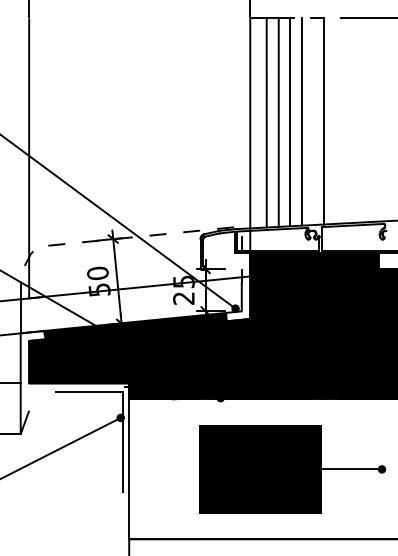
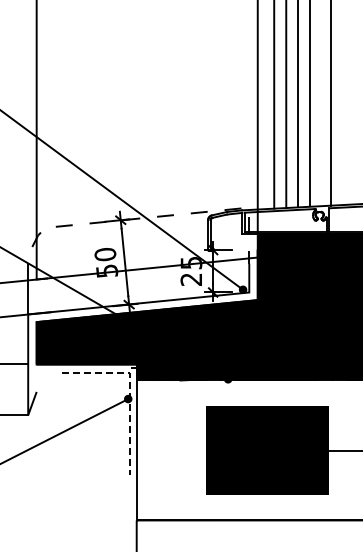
fill: (134, 325) -> (142, 306), removed
line: (122, 408) -> (130, 389), solid -> dashed

